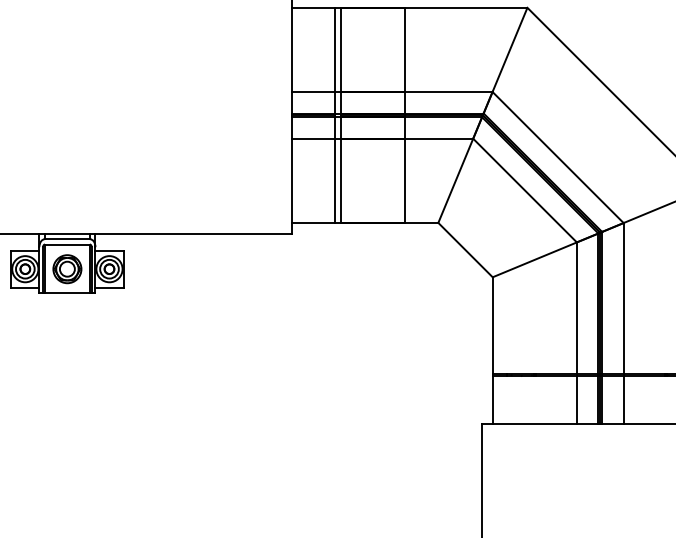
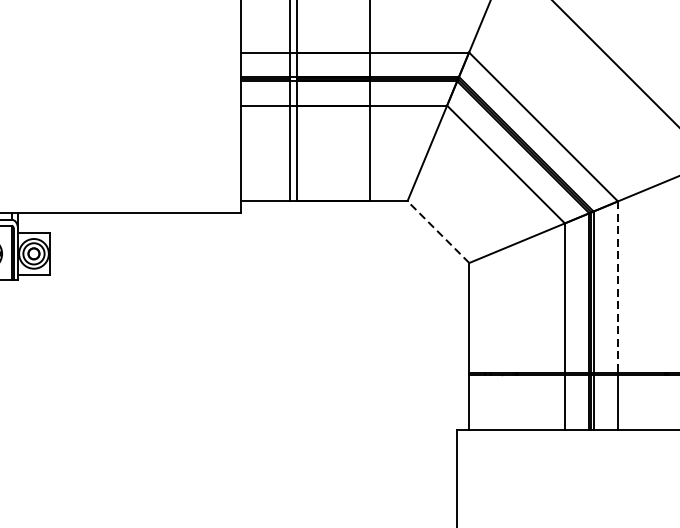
line: (465, 249) -> (438, 231), solid -> dashed
line: (623, 298) -> (617, 287), solid -> dashed

